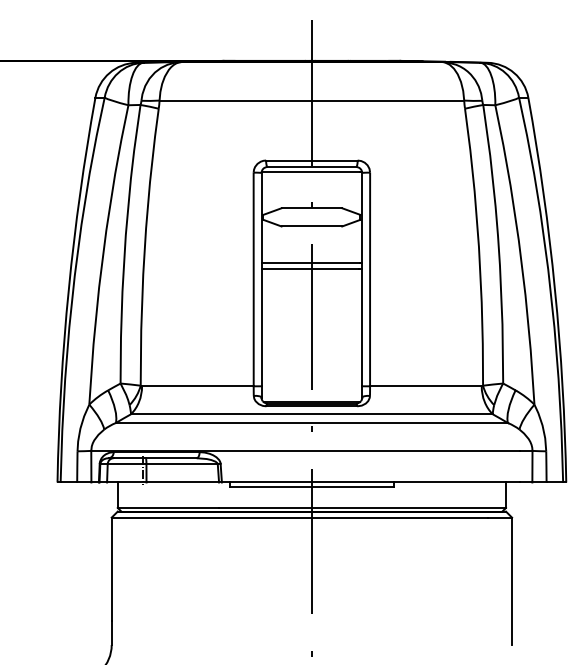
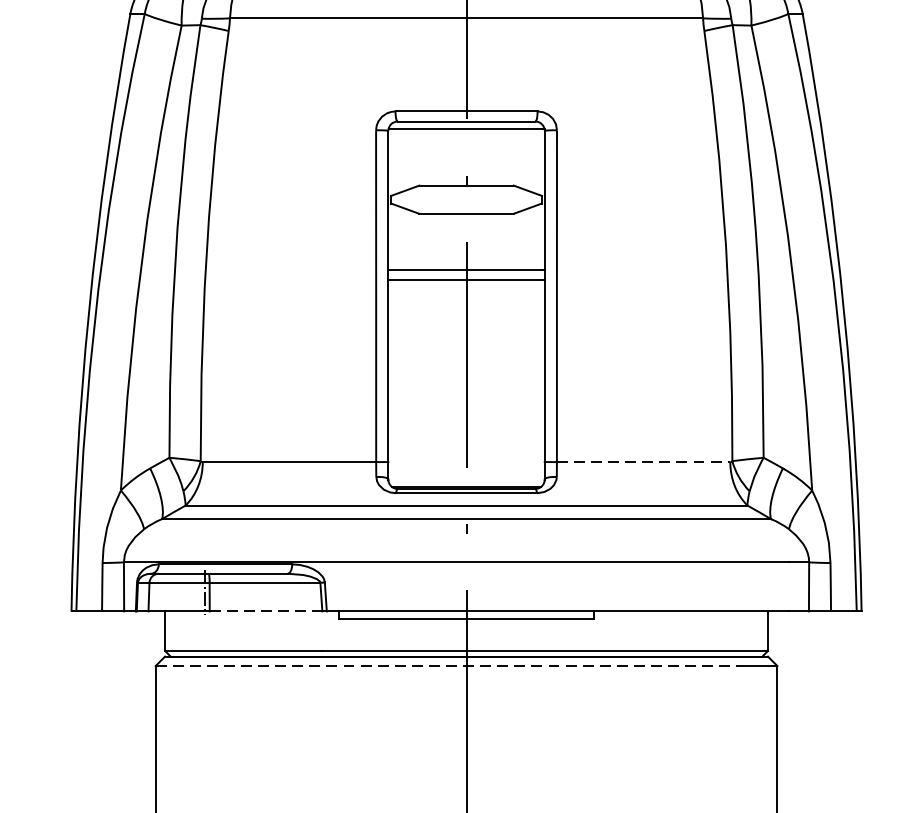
line: (425, 386) -> (642, 462), solid -> dashed
line: (183, 482) -> (267, 611), solid -> dashed
line: (299, 517) -> (447, 665), solid -> dashed

